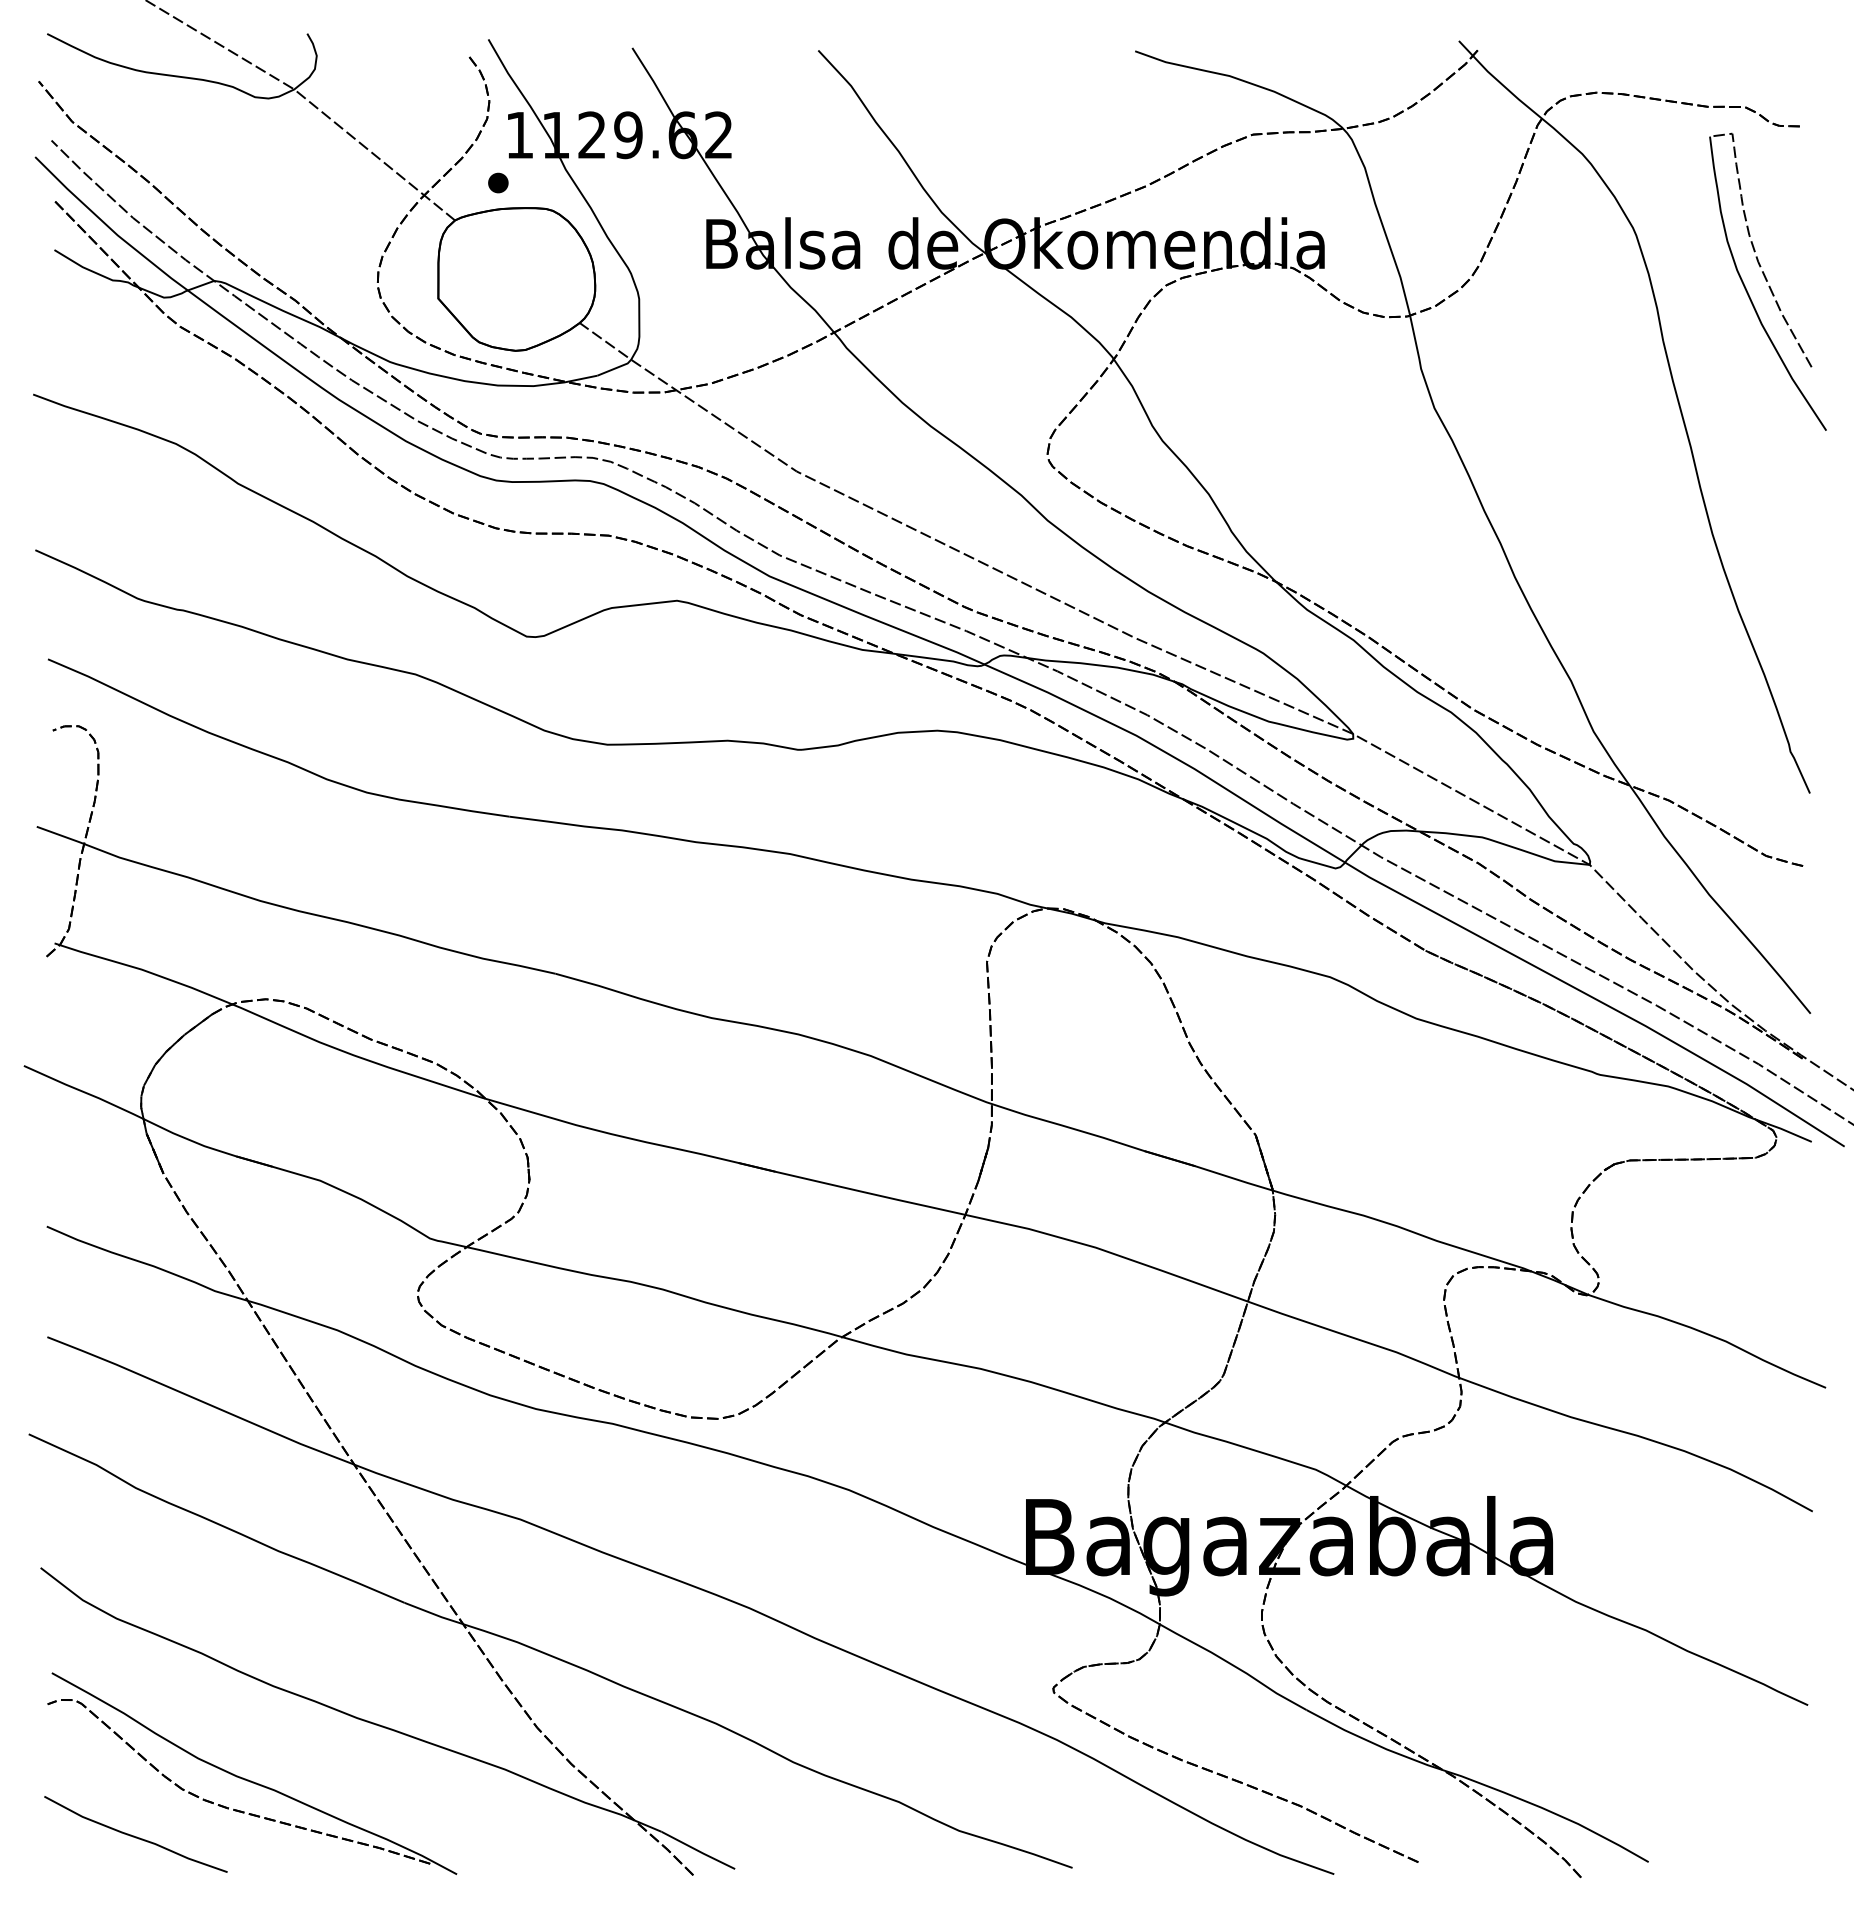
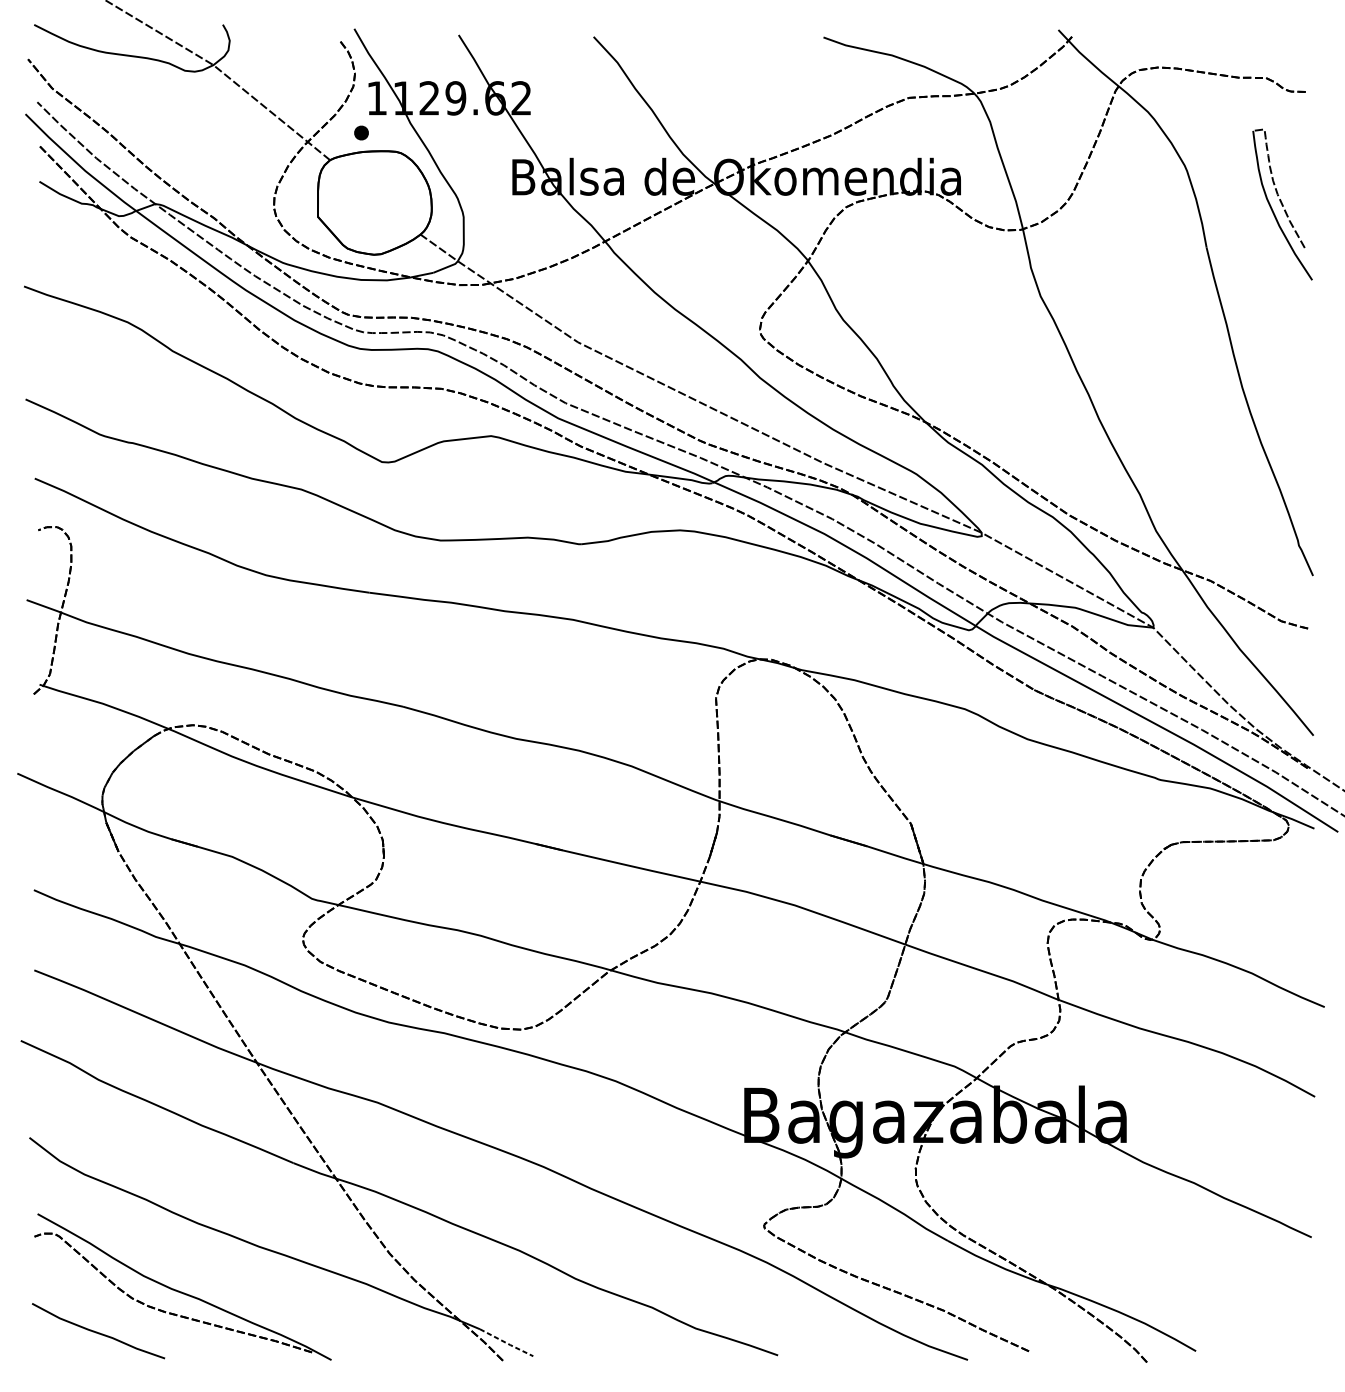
part: (1767, 281) -> (1282, 204), size x0.7
line: (699, 1851) -> (507, 1343), solid -> dashed

